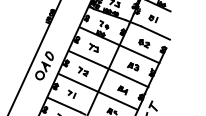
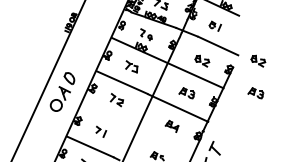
part: (184, 43) -> (258, 60), added
part: (182, 66) -> (255, 93), added
line: (98, 91) -> (137, 128), removed

